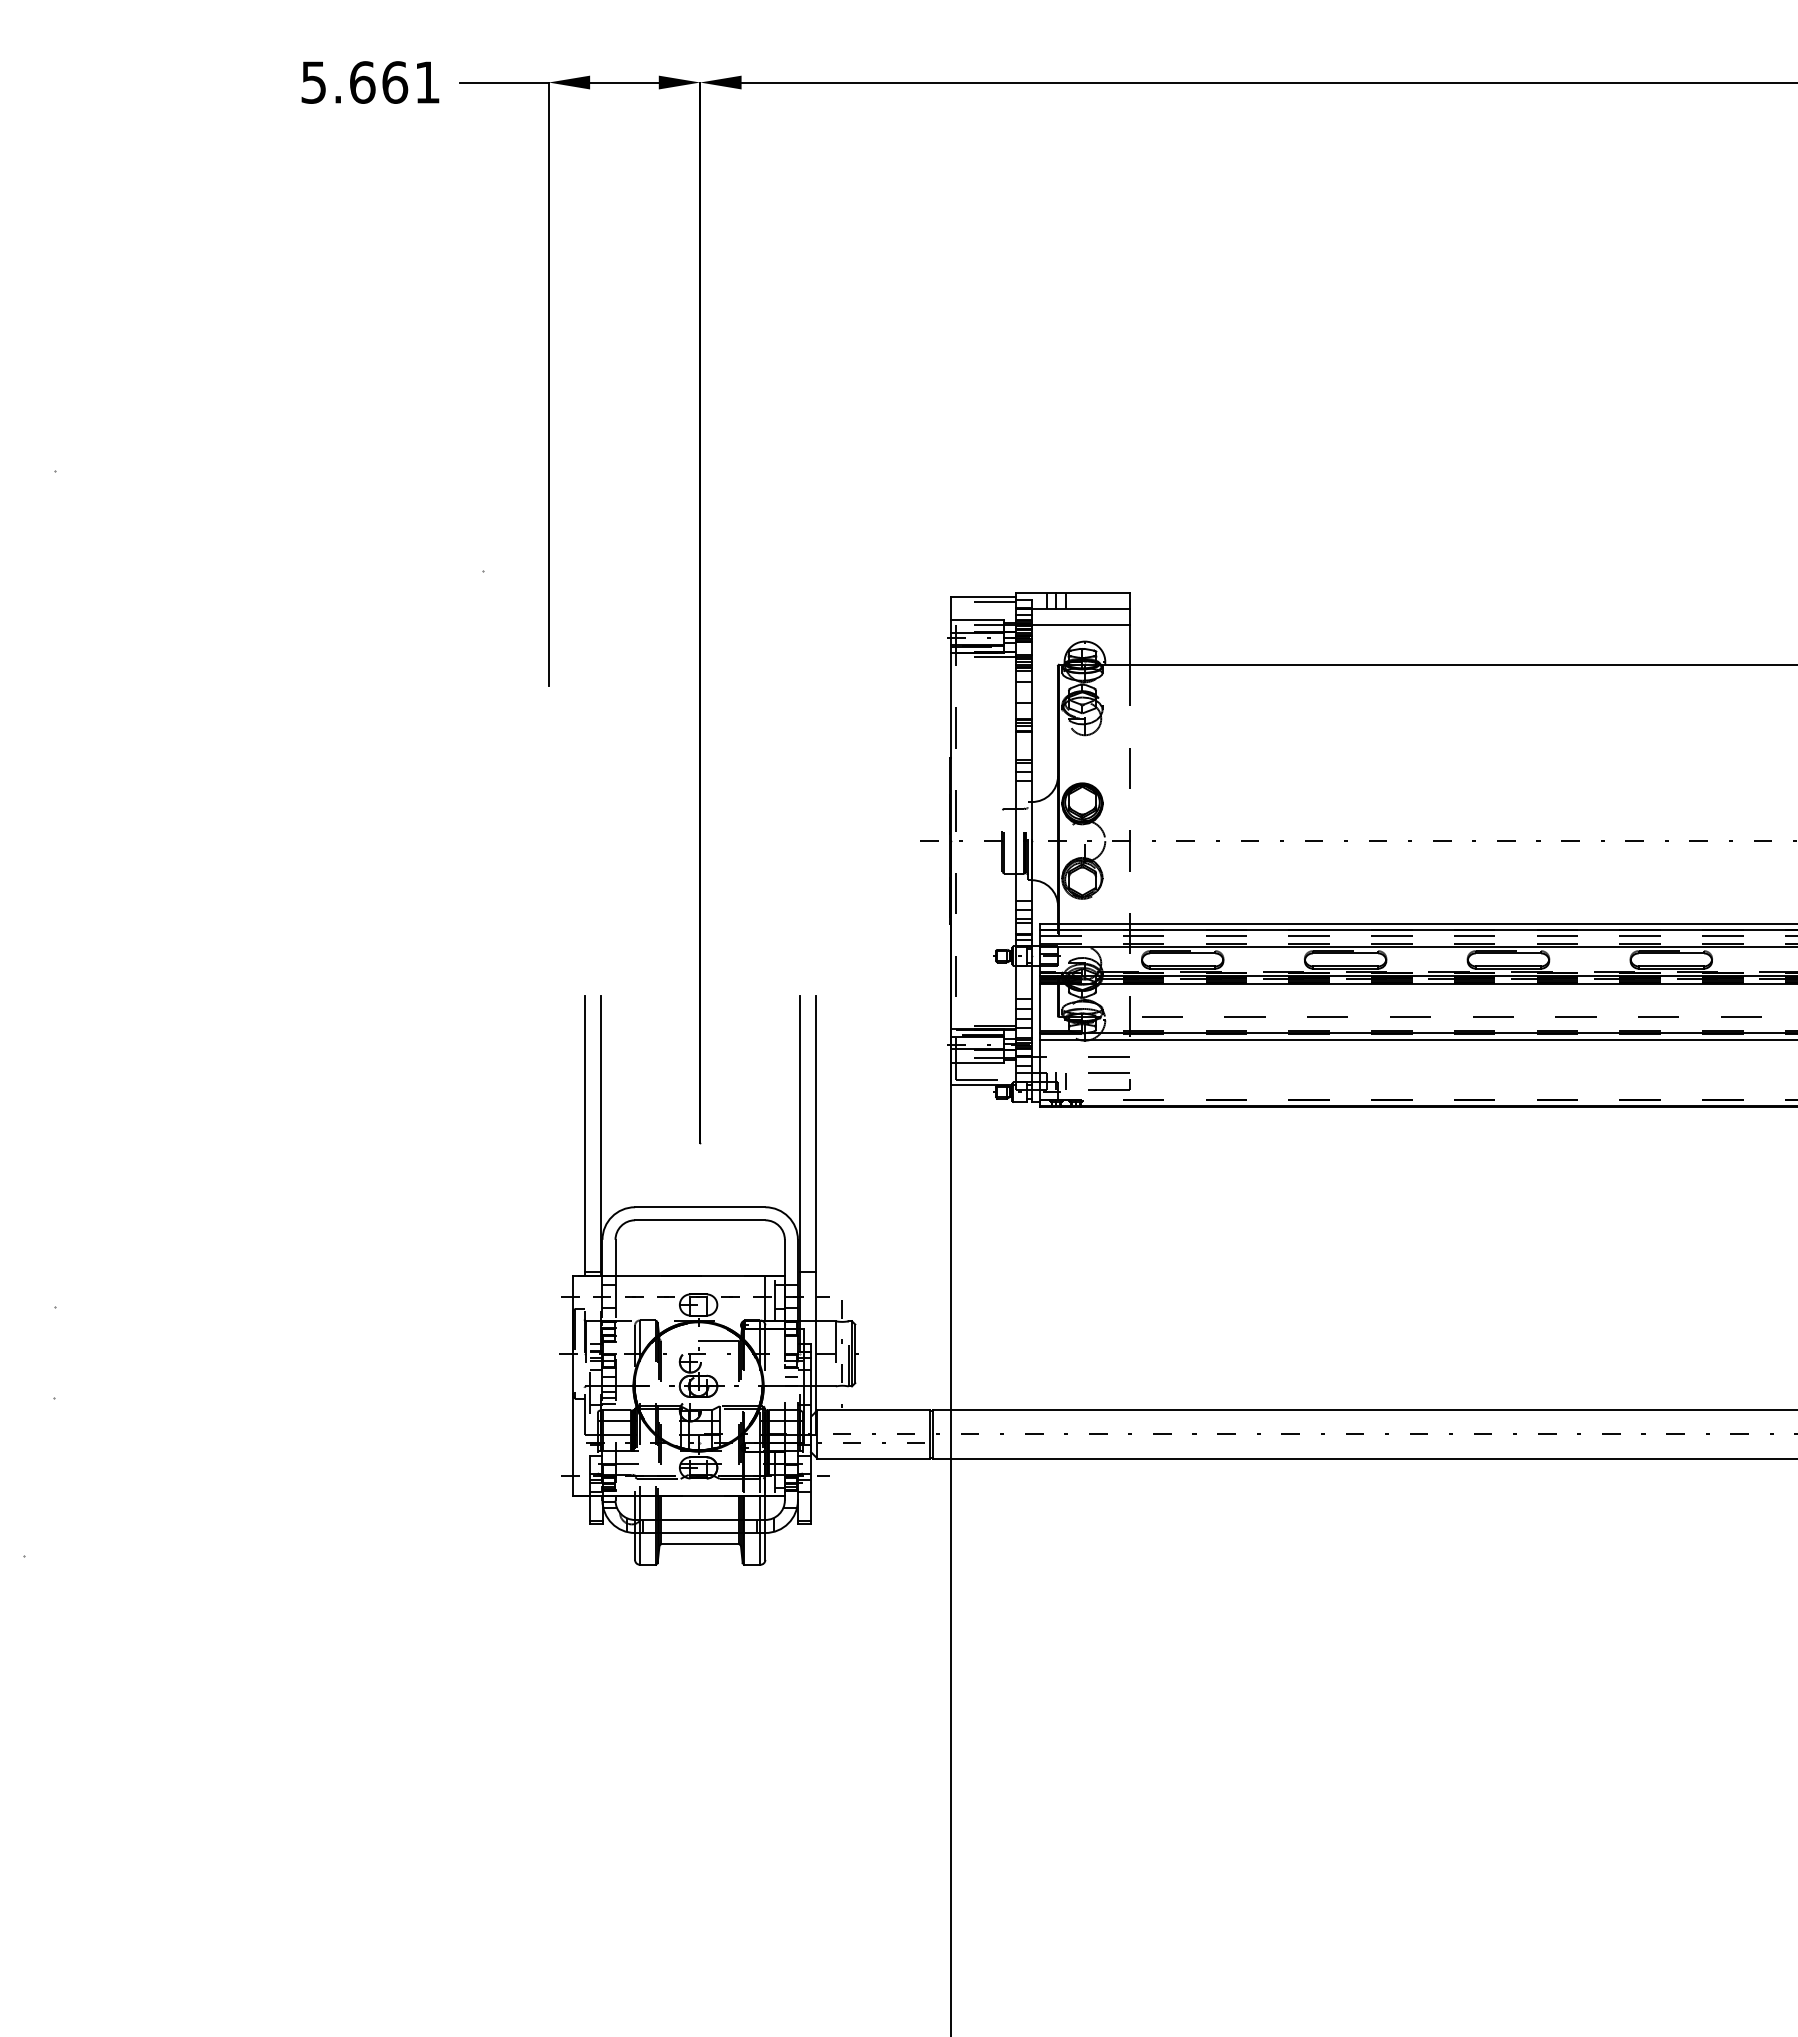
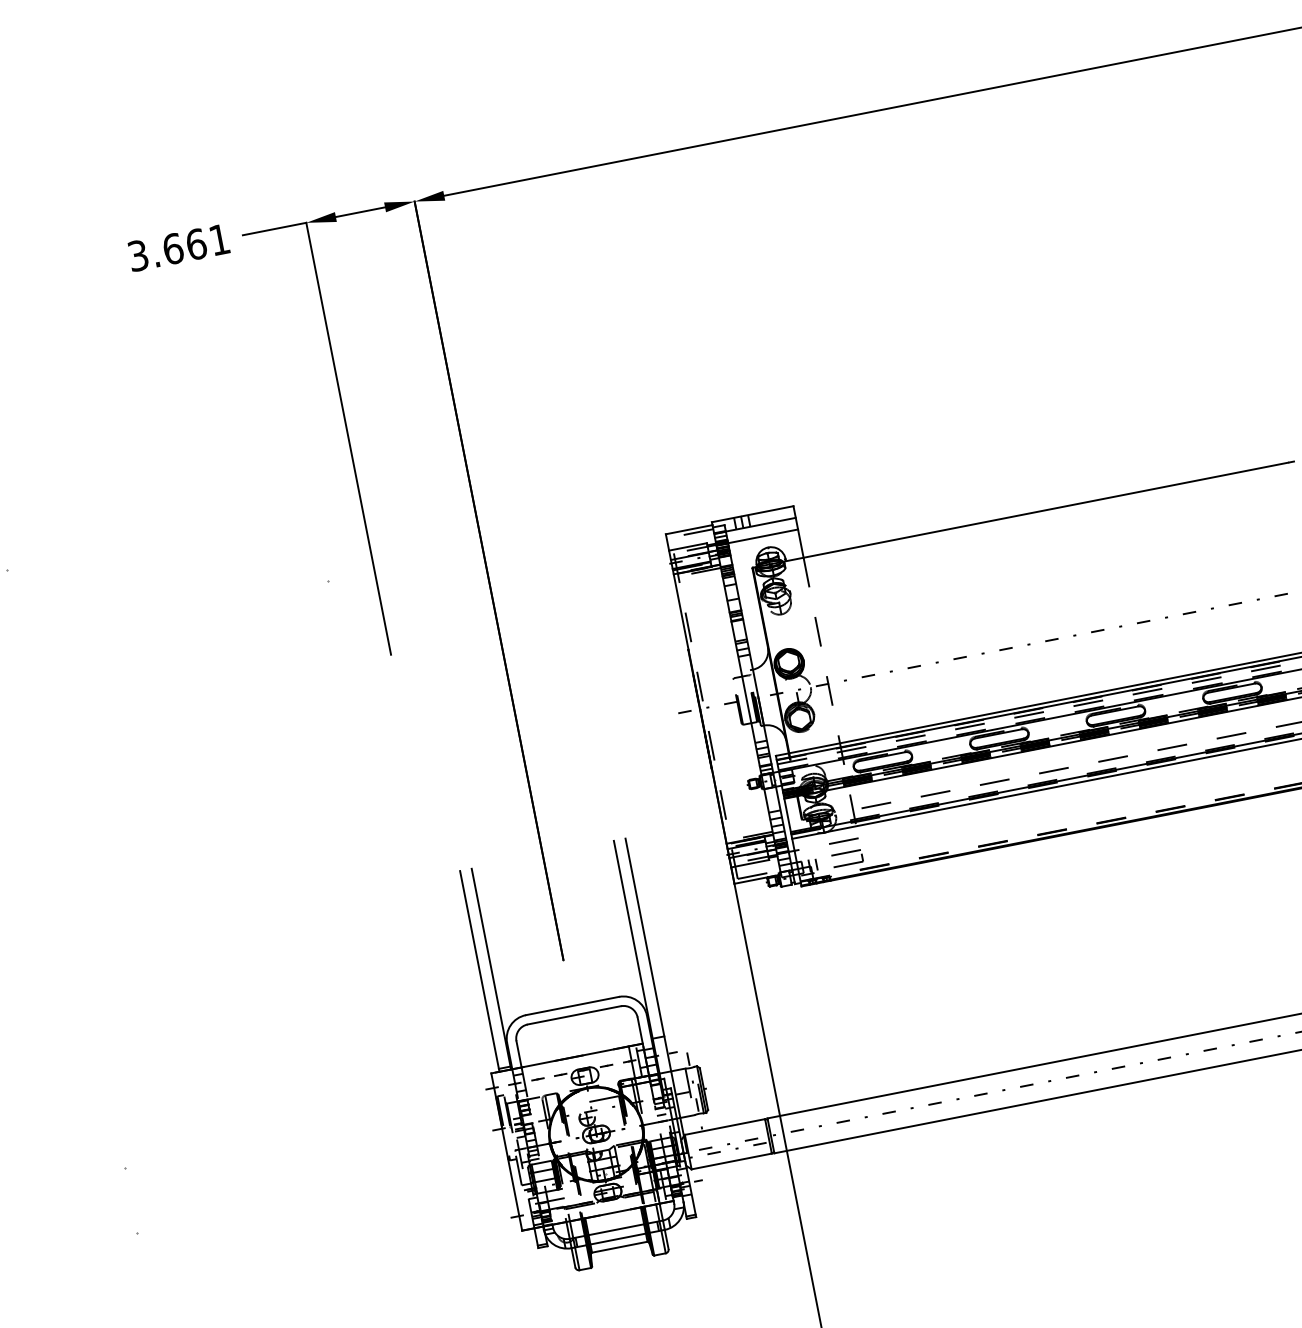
text: (314, 82) -> (138, 255), 5.661 -> 3.661

